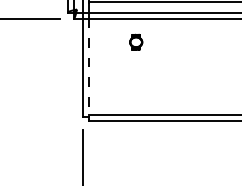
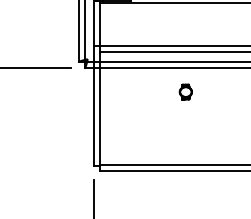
part: (135, 41) -> (185, 91), moved
line: (88, 69) -> (99, 119), dashed -> solid

